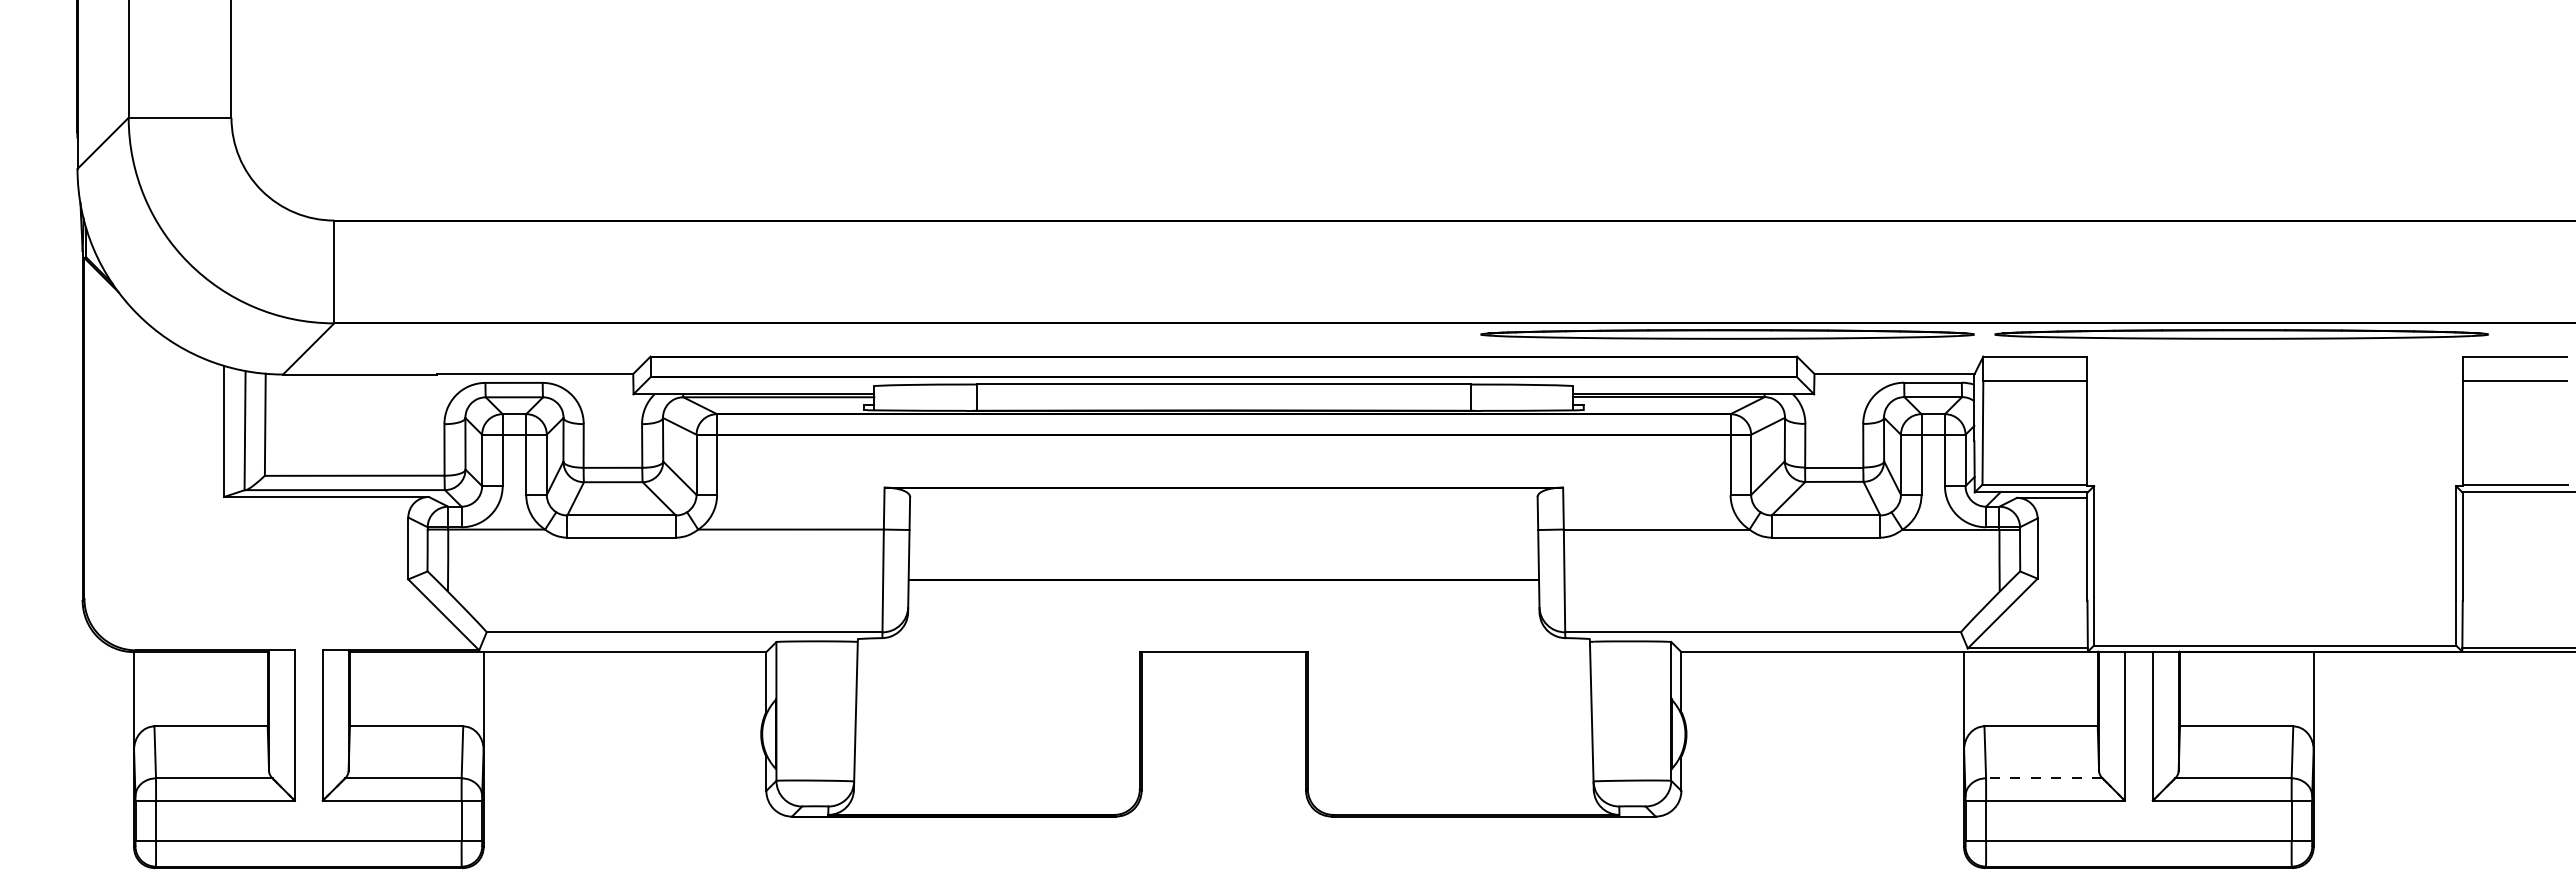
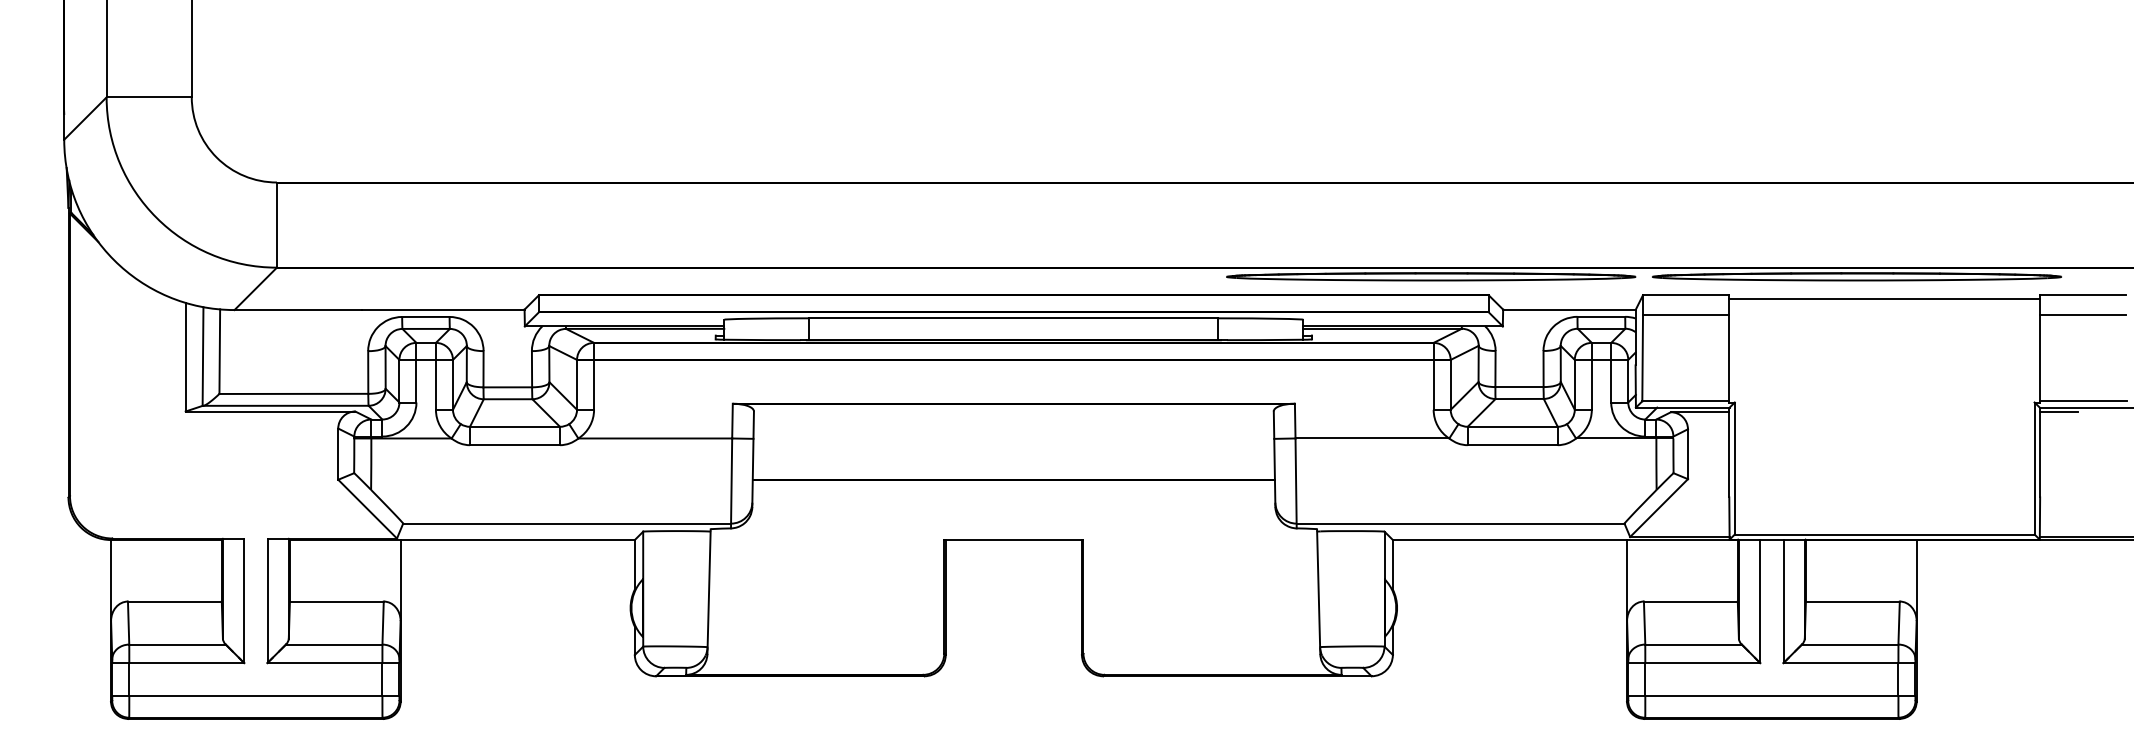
line: (2274, 361) -> (1884, 299), added
line: (2485, 497) -> (2059, 411), added
line: (2043, 778) -> (1692, 644), dashed -> solid

